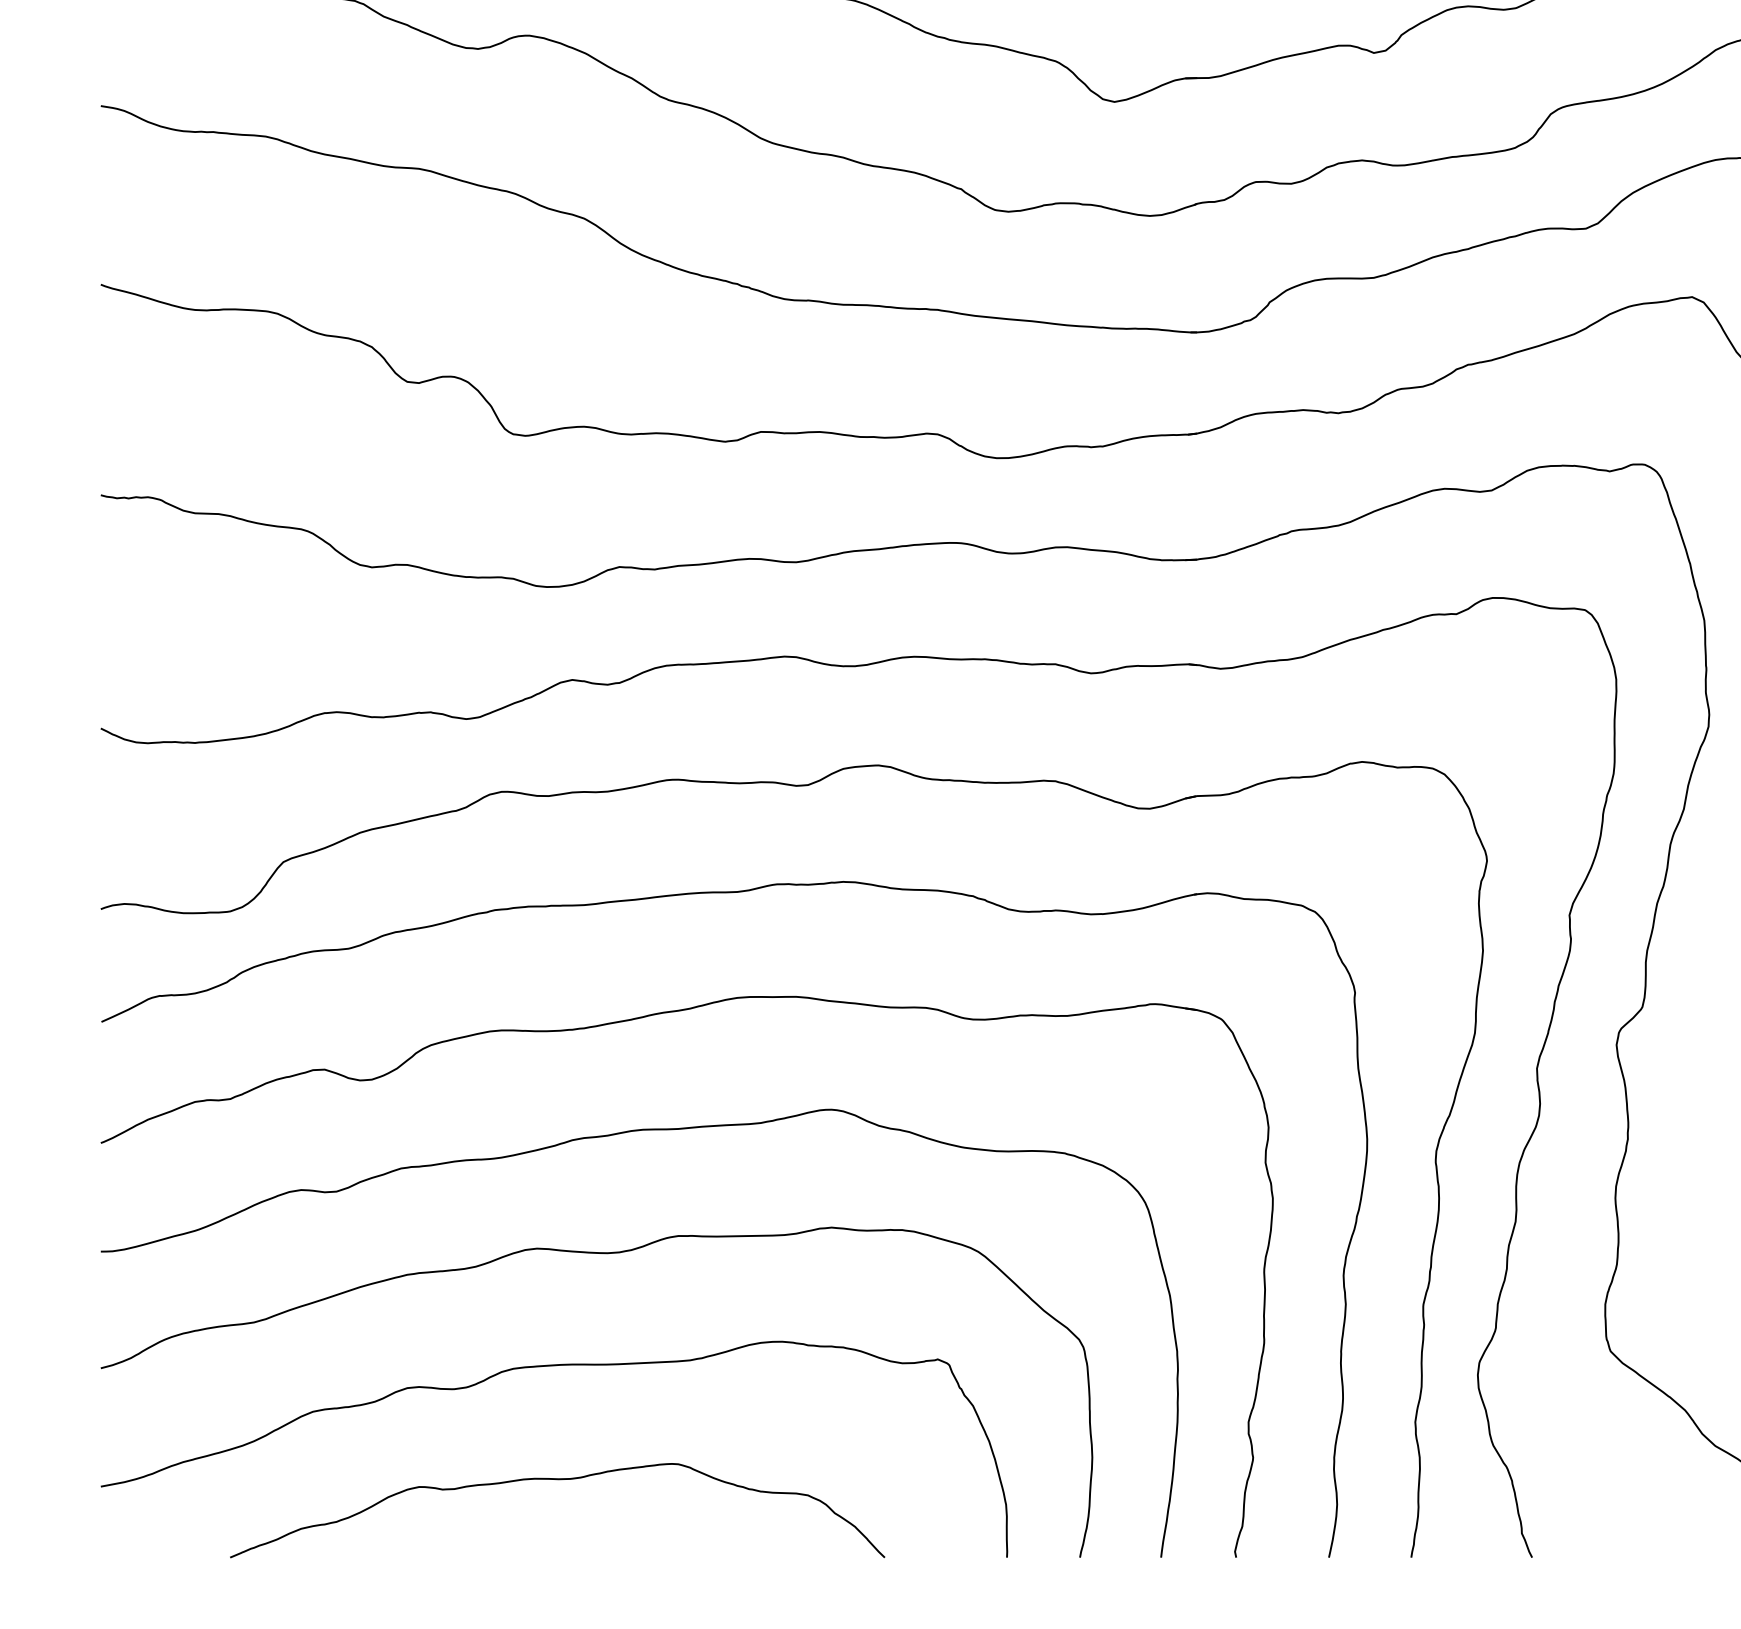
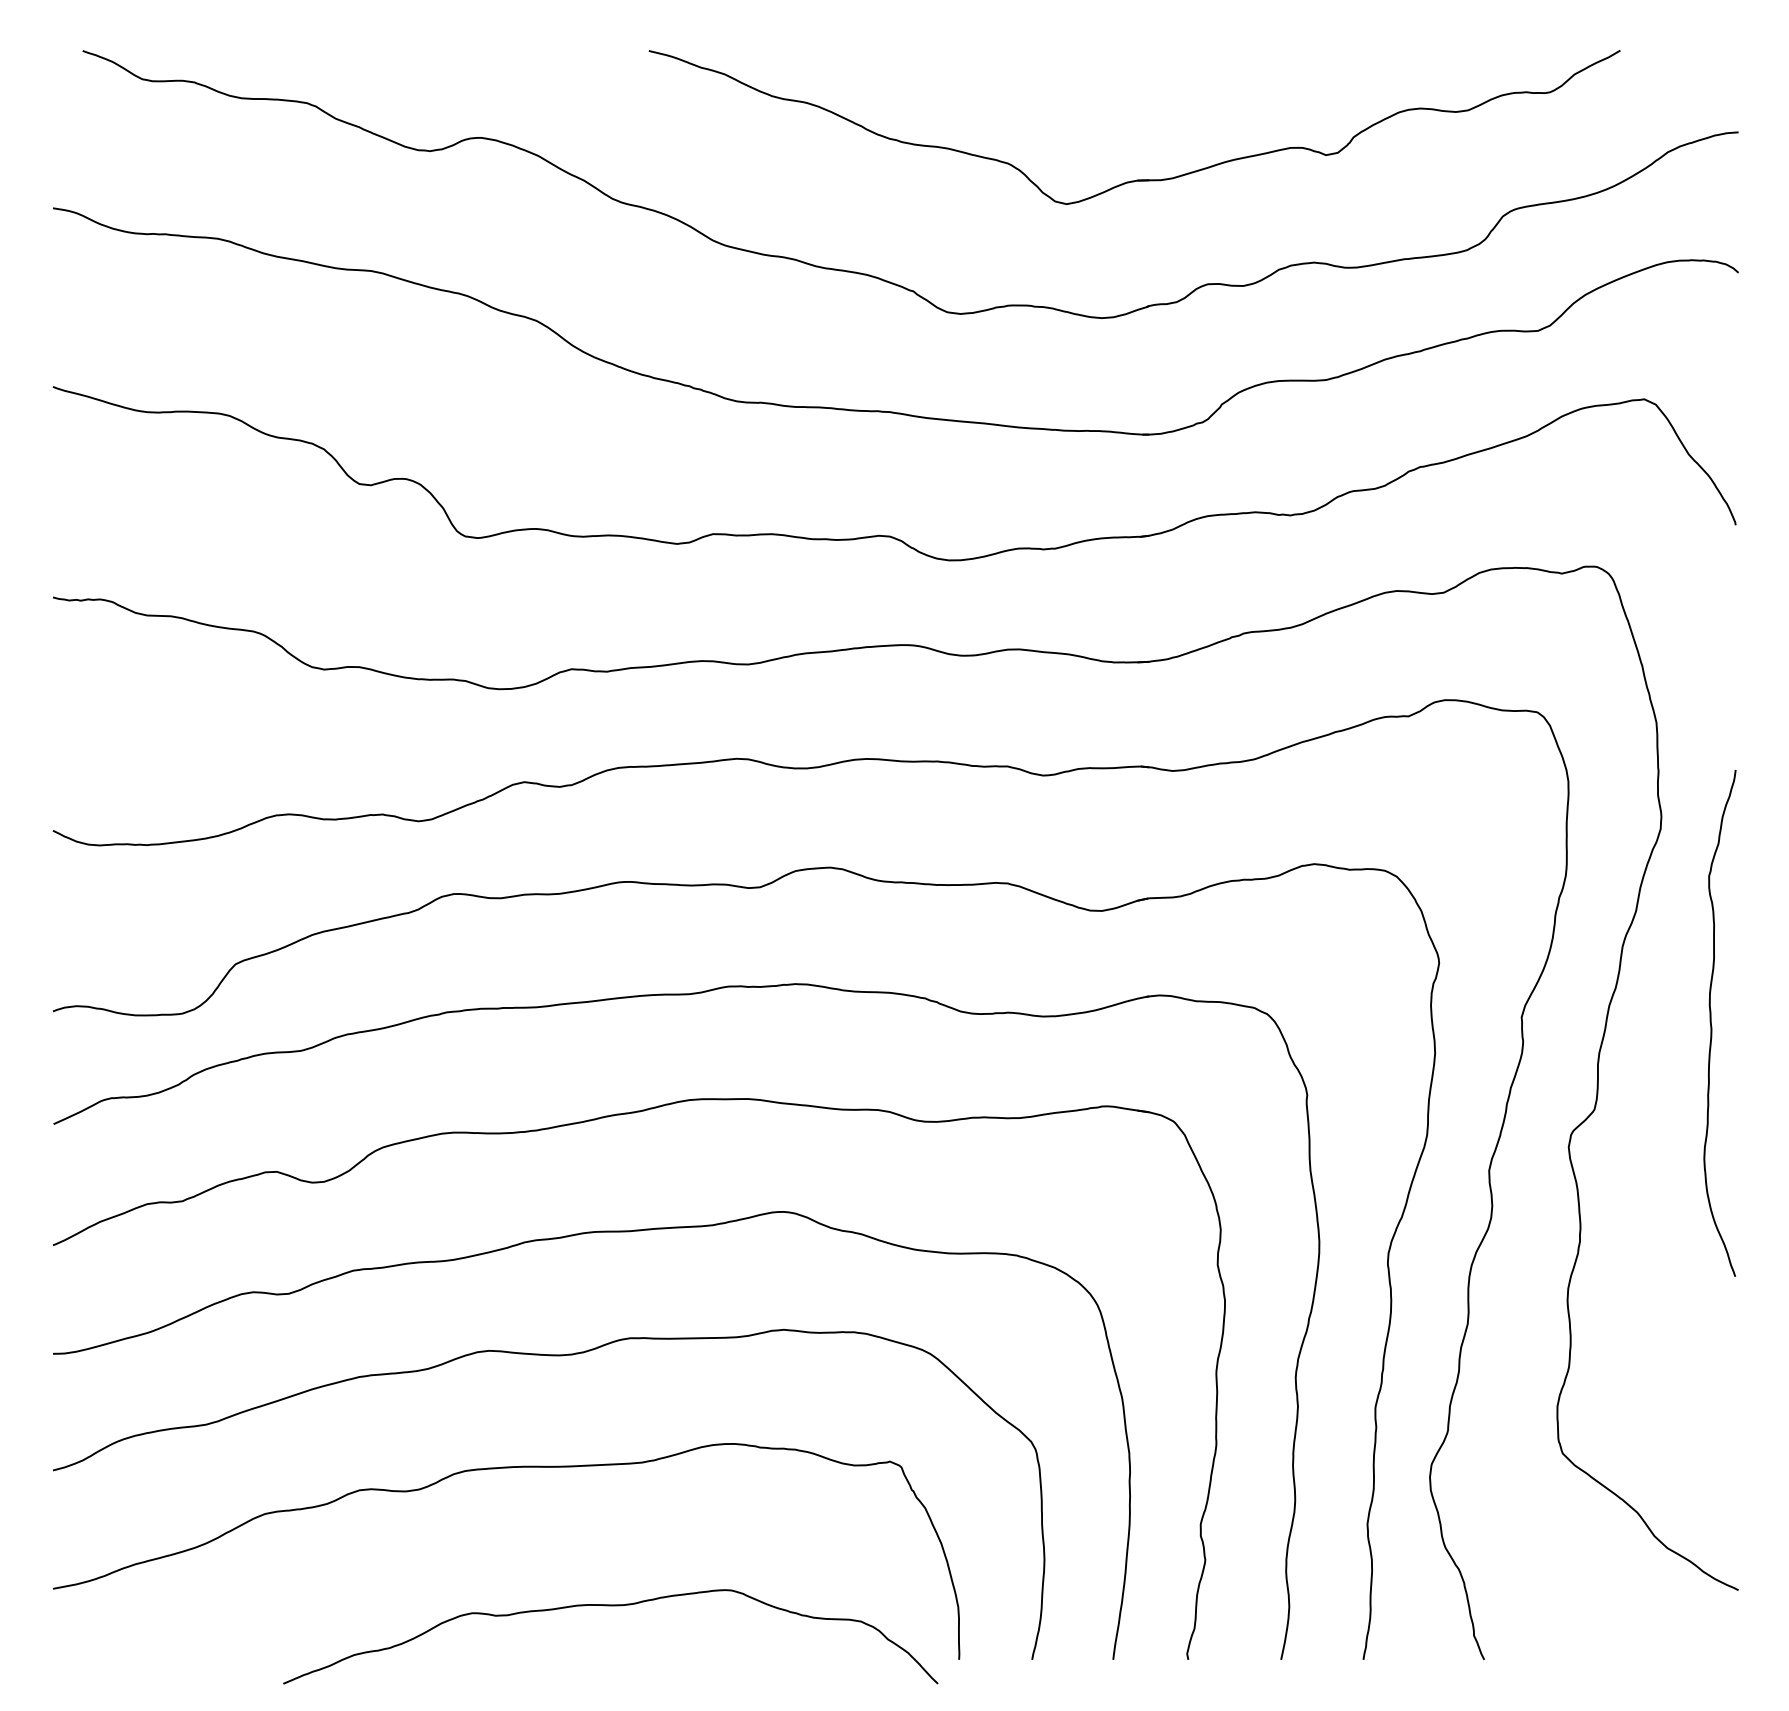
curve: (557, 1480) -> (610, 1606), moved

